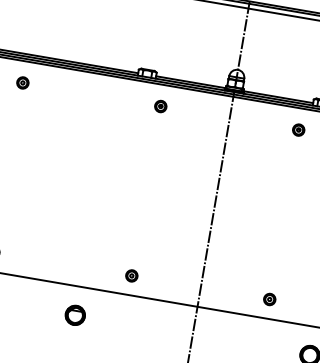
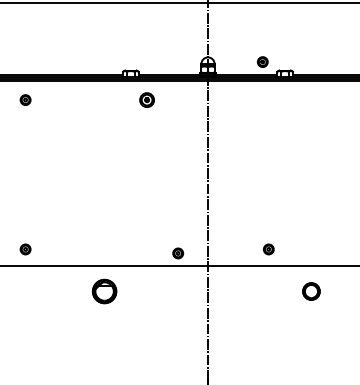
part: (161, 105) -> (147, 99), size x1.4
part: (298, 129) -> (262, 61), moved
part: (132, 276) -> (178, 253), moved
part: (75, 315) -> (104, 291), size x1.4

